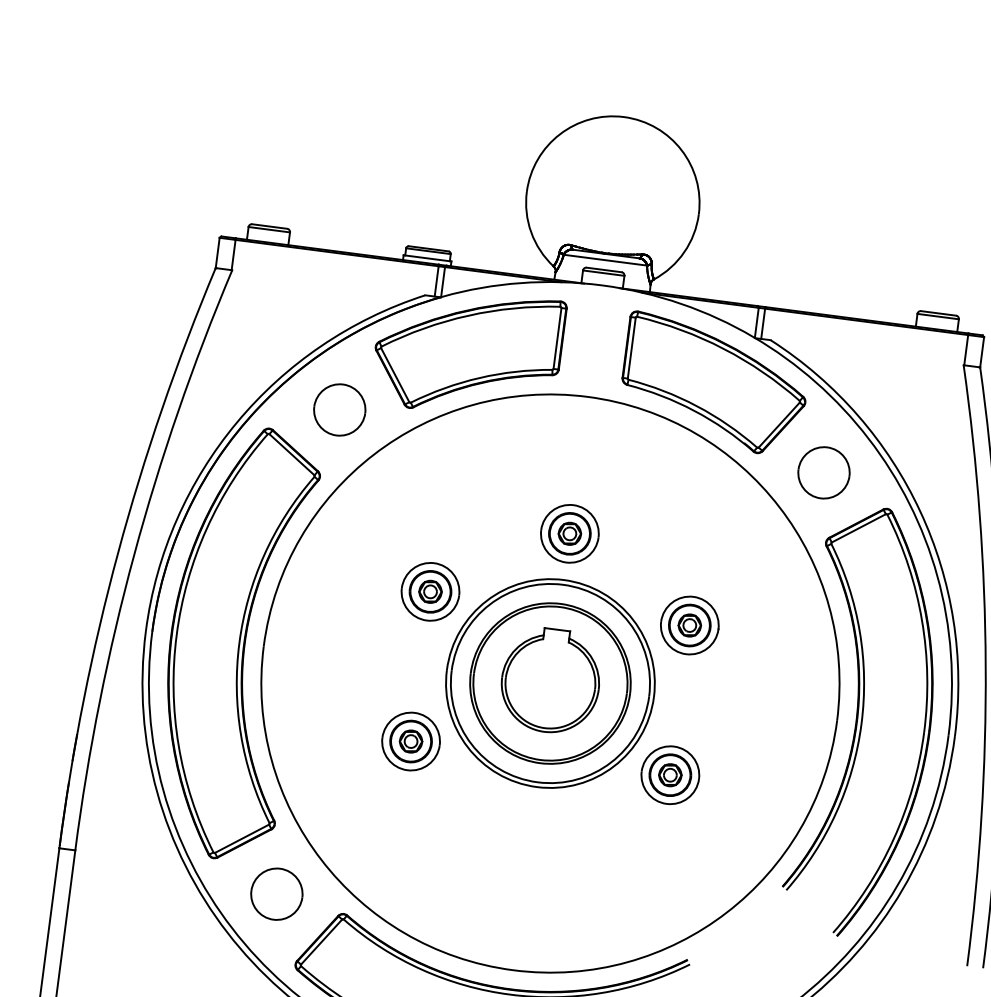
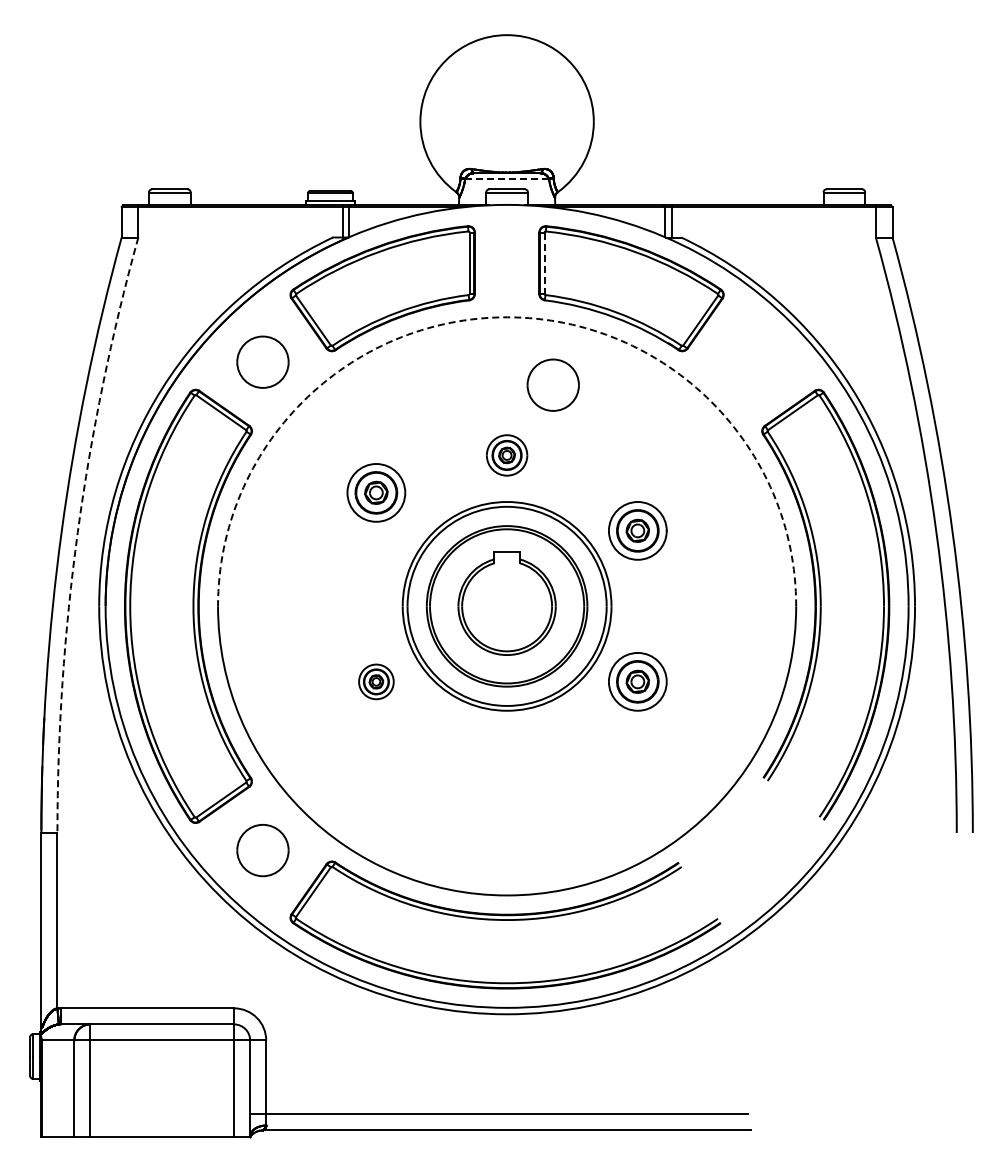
line: (605, 260) -> (507, 179), solid -> dashed
line: (631, 348) -> (544, 263), solid -> dashed
arc: (588, 397) -> (507, 317), solid -> dashed
part: (823, 472) -> (552, 384), moved
part: (569, 533) -> (506, 455), size x0.7
arc: (133, 554) -> (77, 532), solid -> dashed
part: (430, 591) -> (376, 492), moved
part: (411, 741) -> (376, 681), size x0.6

